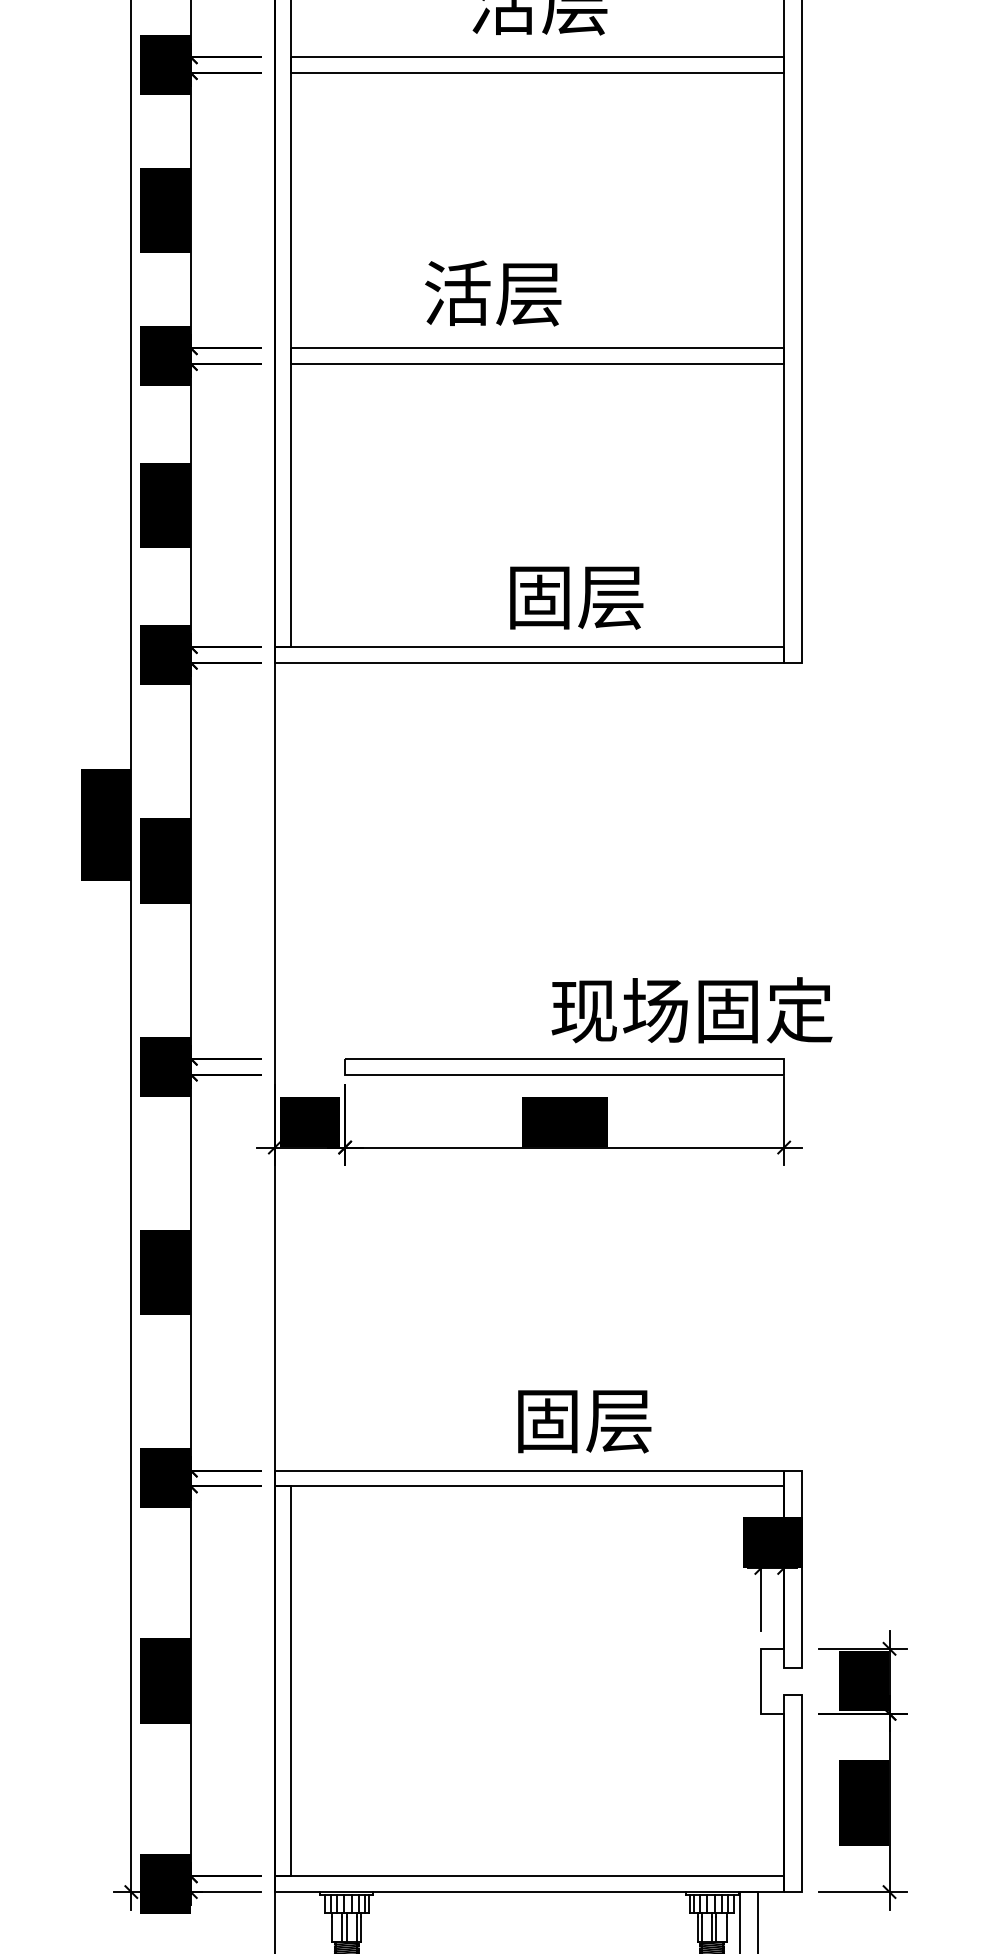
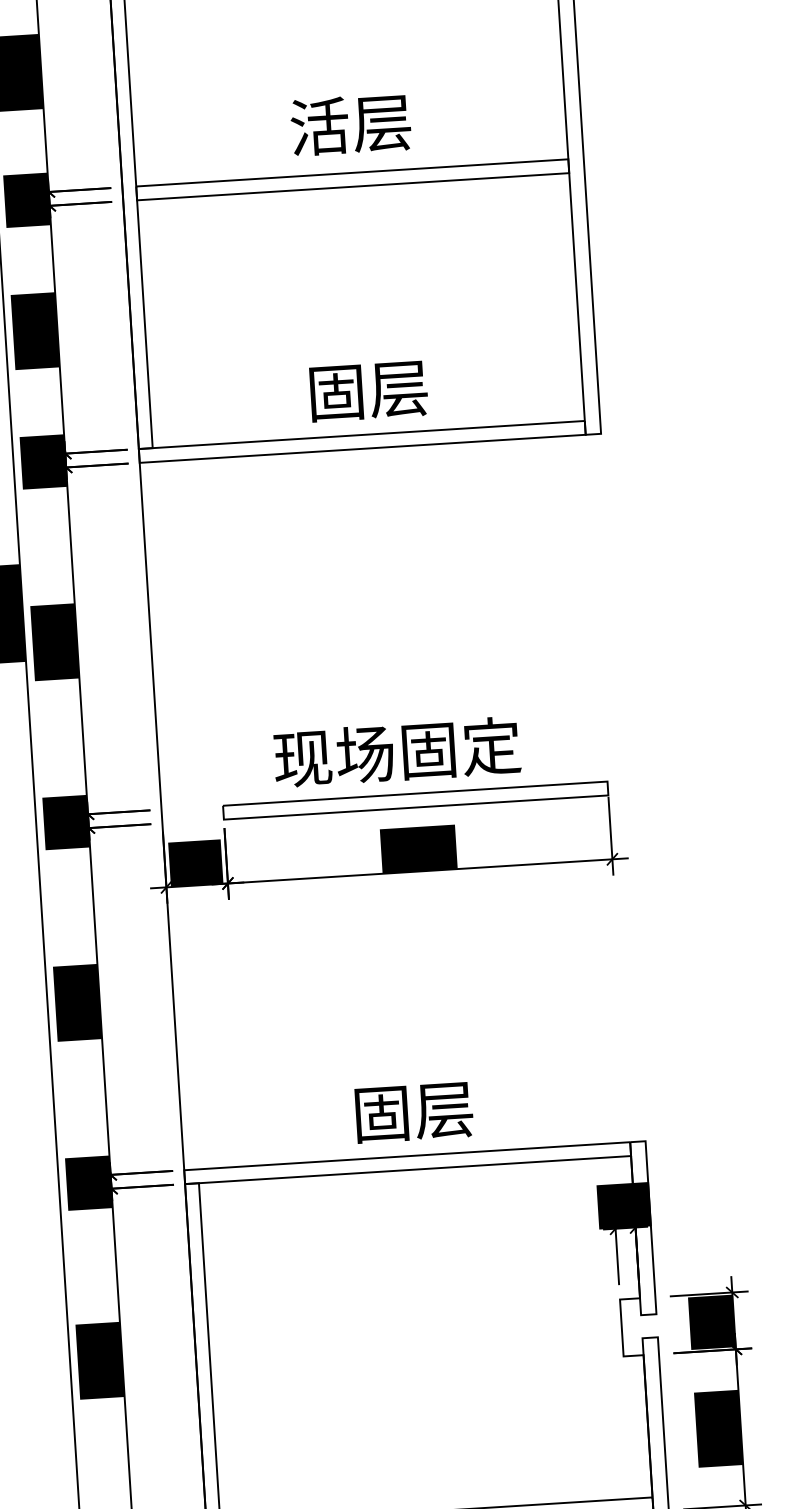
text: (493, 293) -> (351, 124), moved
text: (576, 597) -> (368, 391), moved
text: (691, 1010) -> (396, 752), moved
text: (584, 1421) -> (414, 1112), moved

